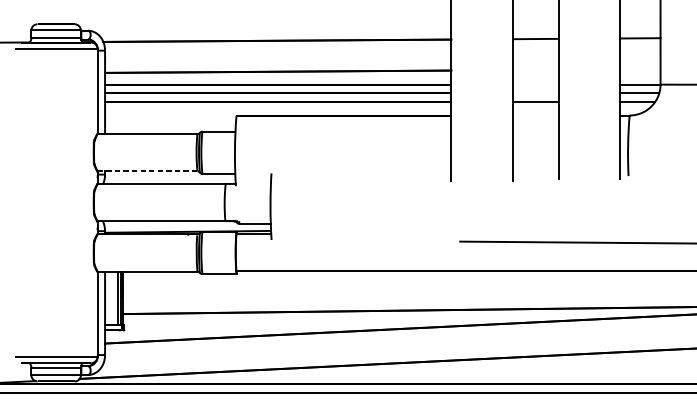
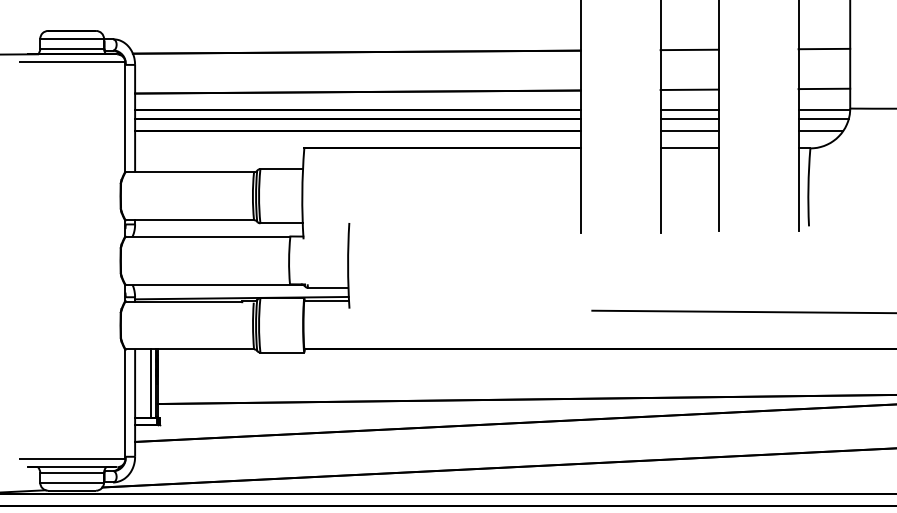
line: (640, 68) -> (824, 88), added
line: (535, 69) -> (689, 89), added
line: (535, 85) -> (689, 109), added
line: (535, 93) -> (689, 119), added
line: (535, 115) -> (689, 148), added
line: (148, 171) -> (190, 220), dashed -> solid

